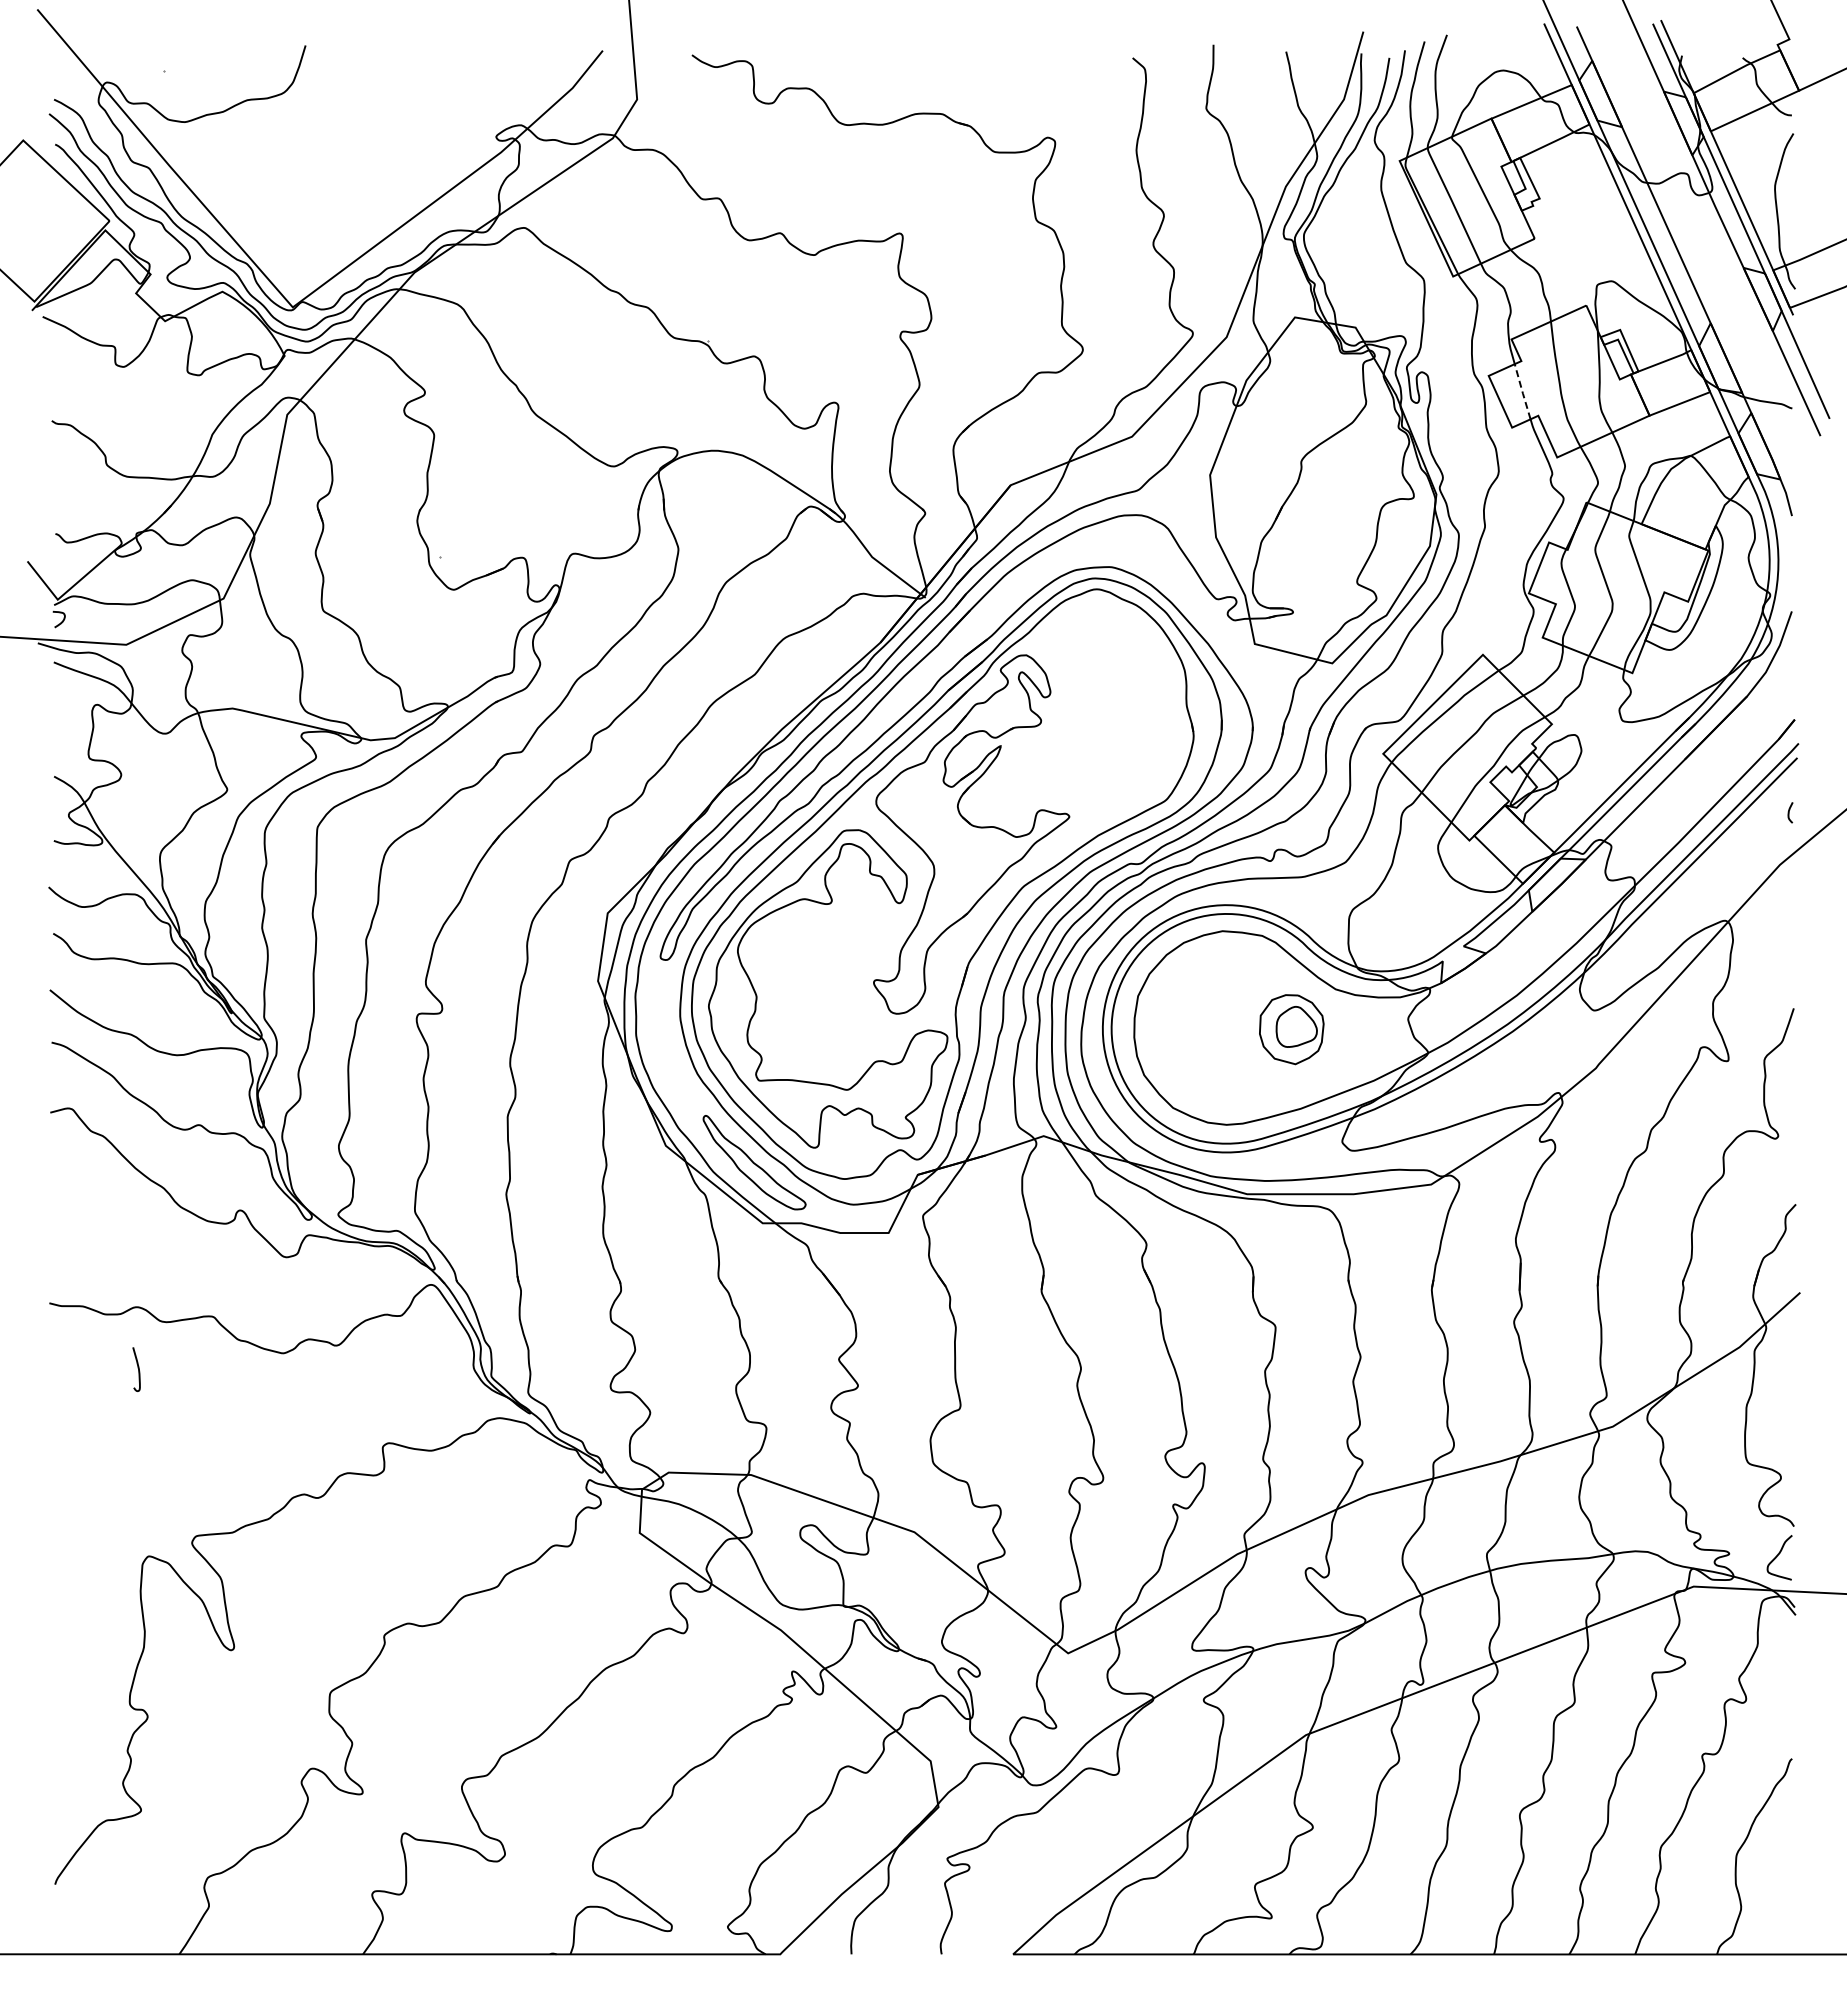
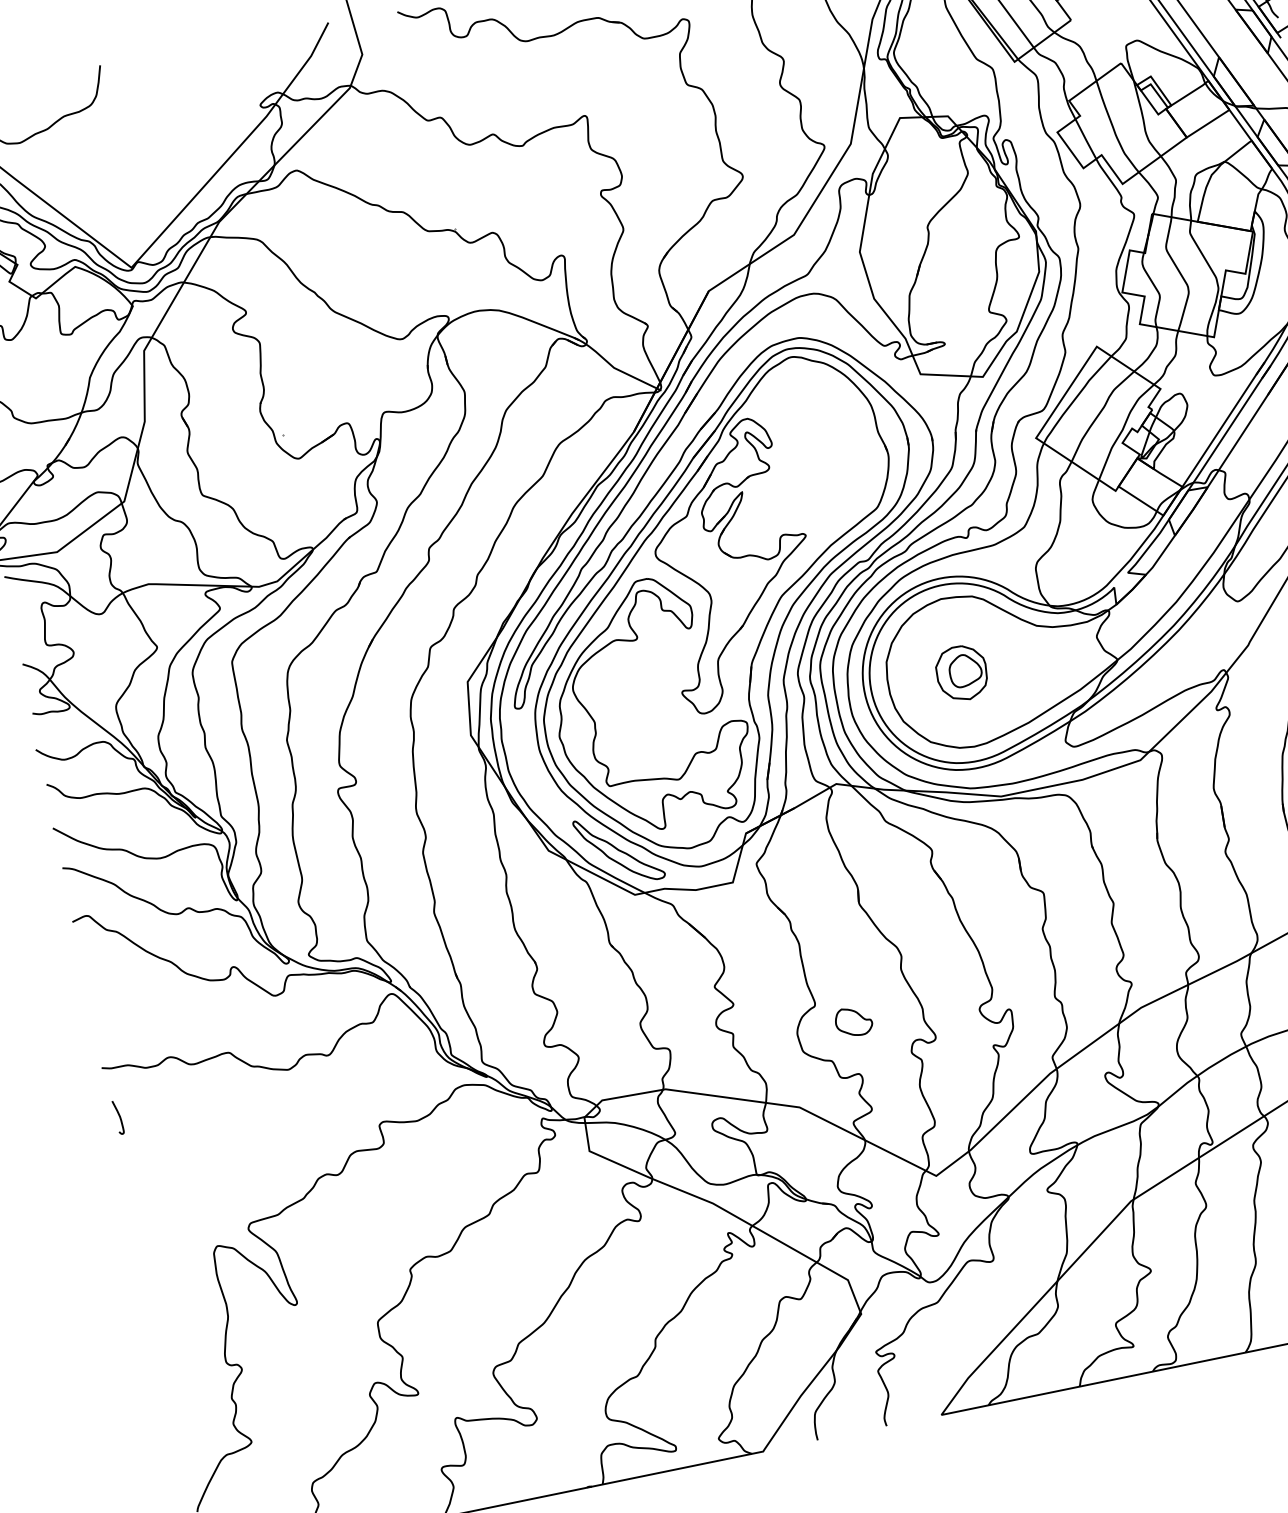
line: (1522, 391) -> (1085, 138), dashed -> solid
part: (1291, 1029) -> (961, 673), moved
curve: (137, 1368) -> (118, 1116), moved
part: (1004, 1438) -> (853, 1021), added

